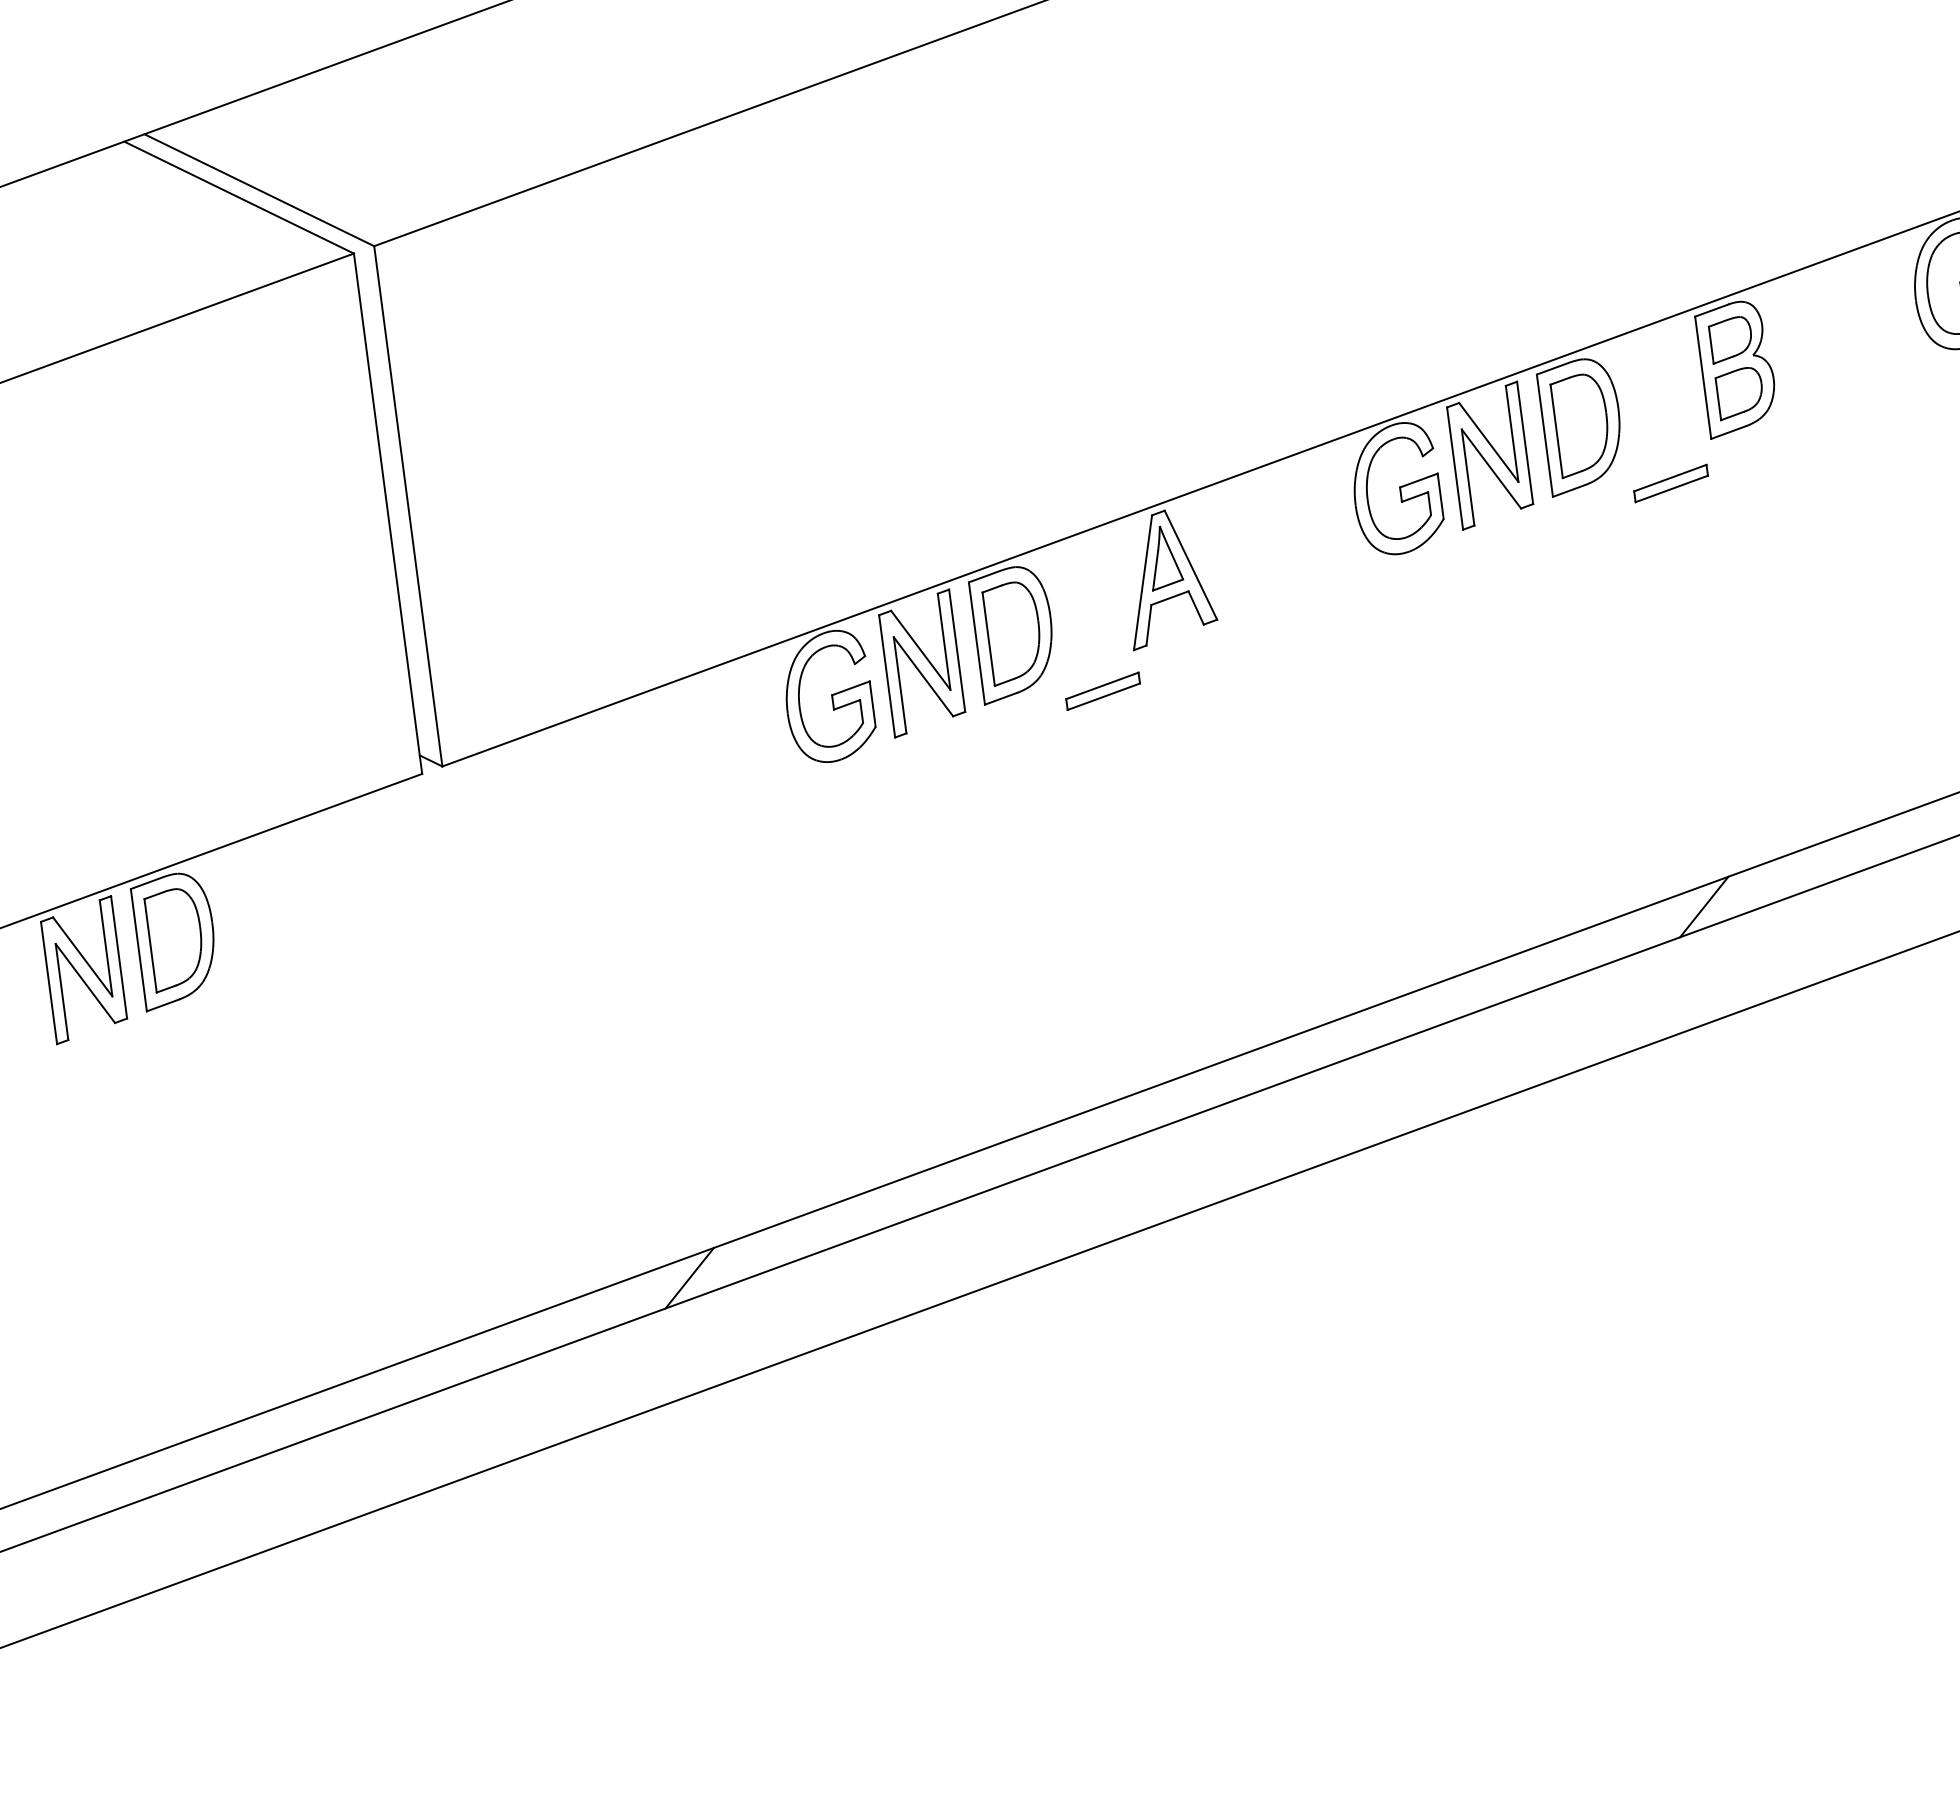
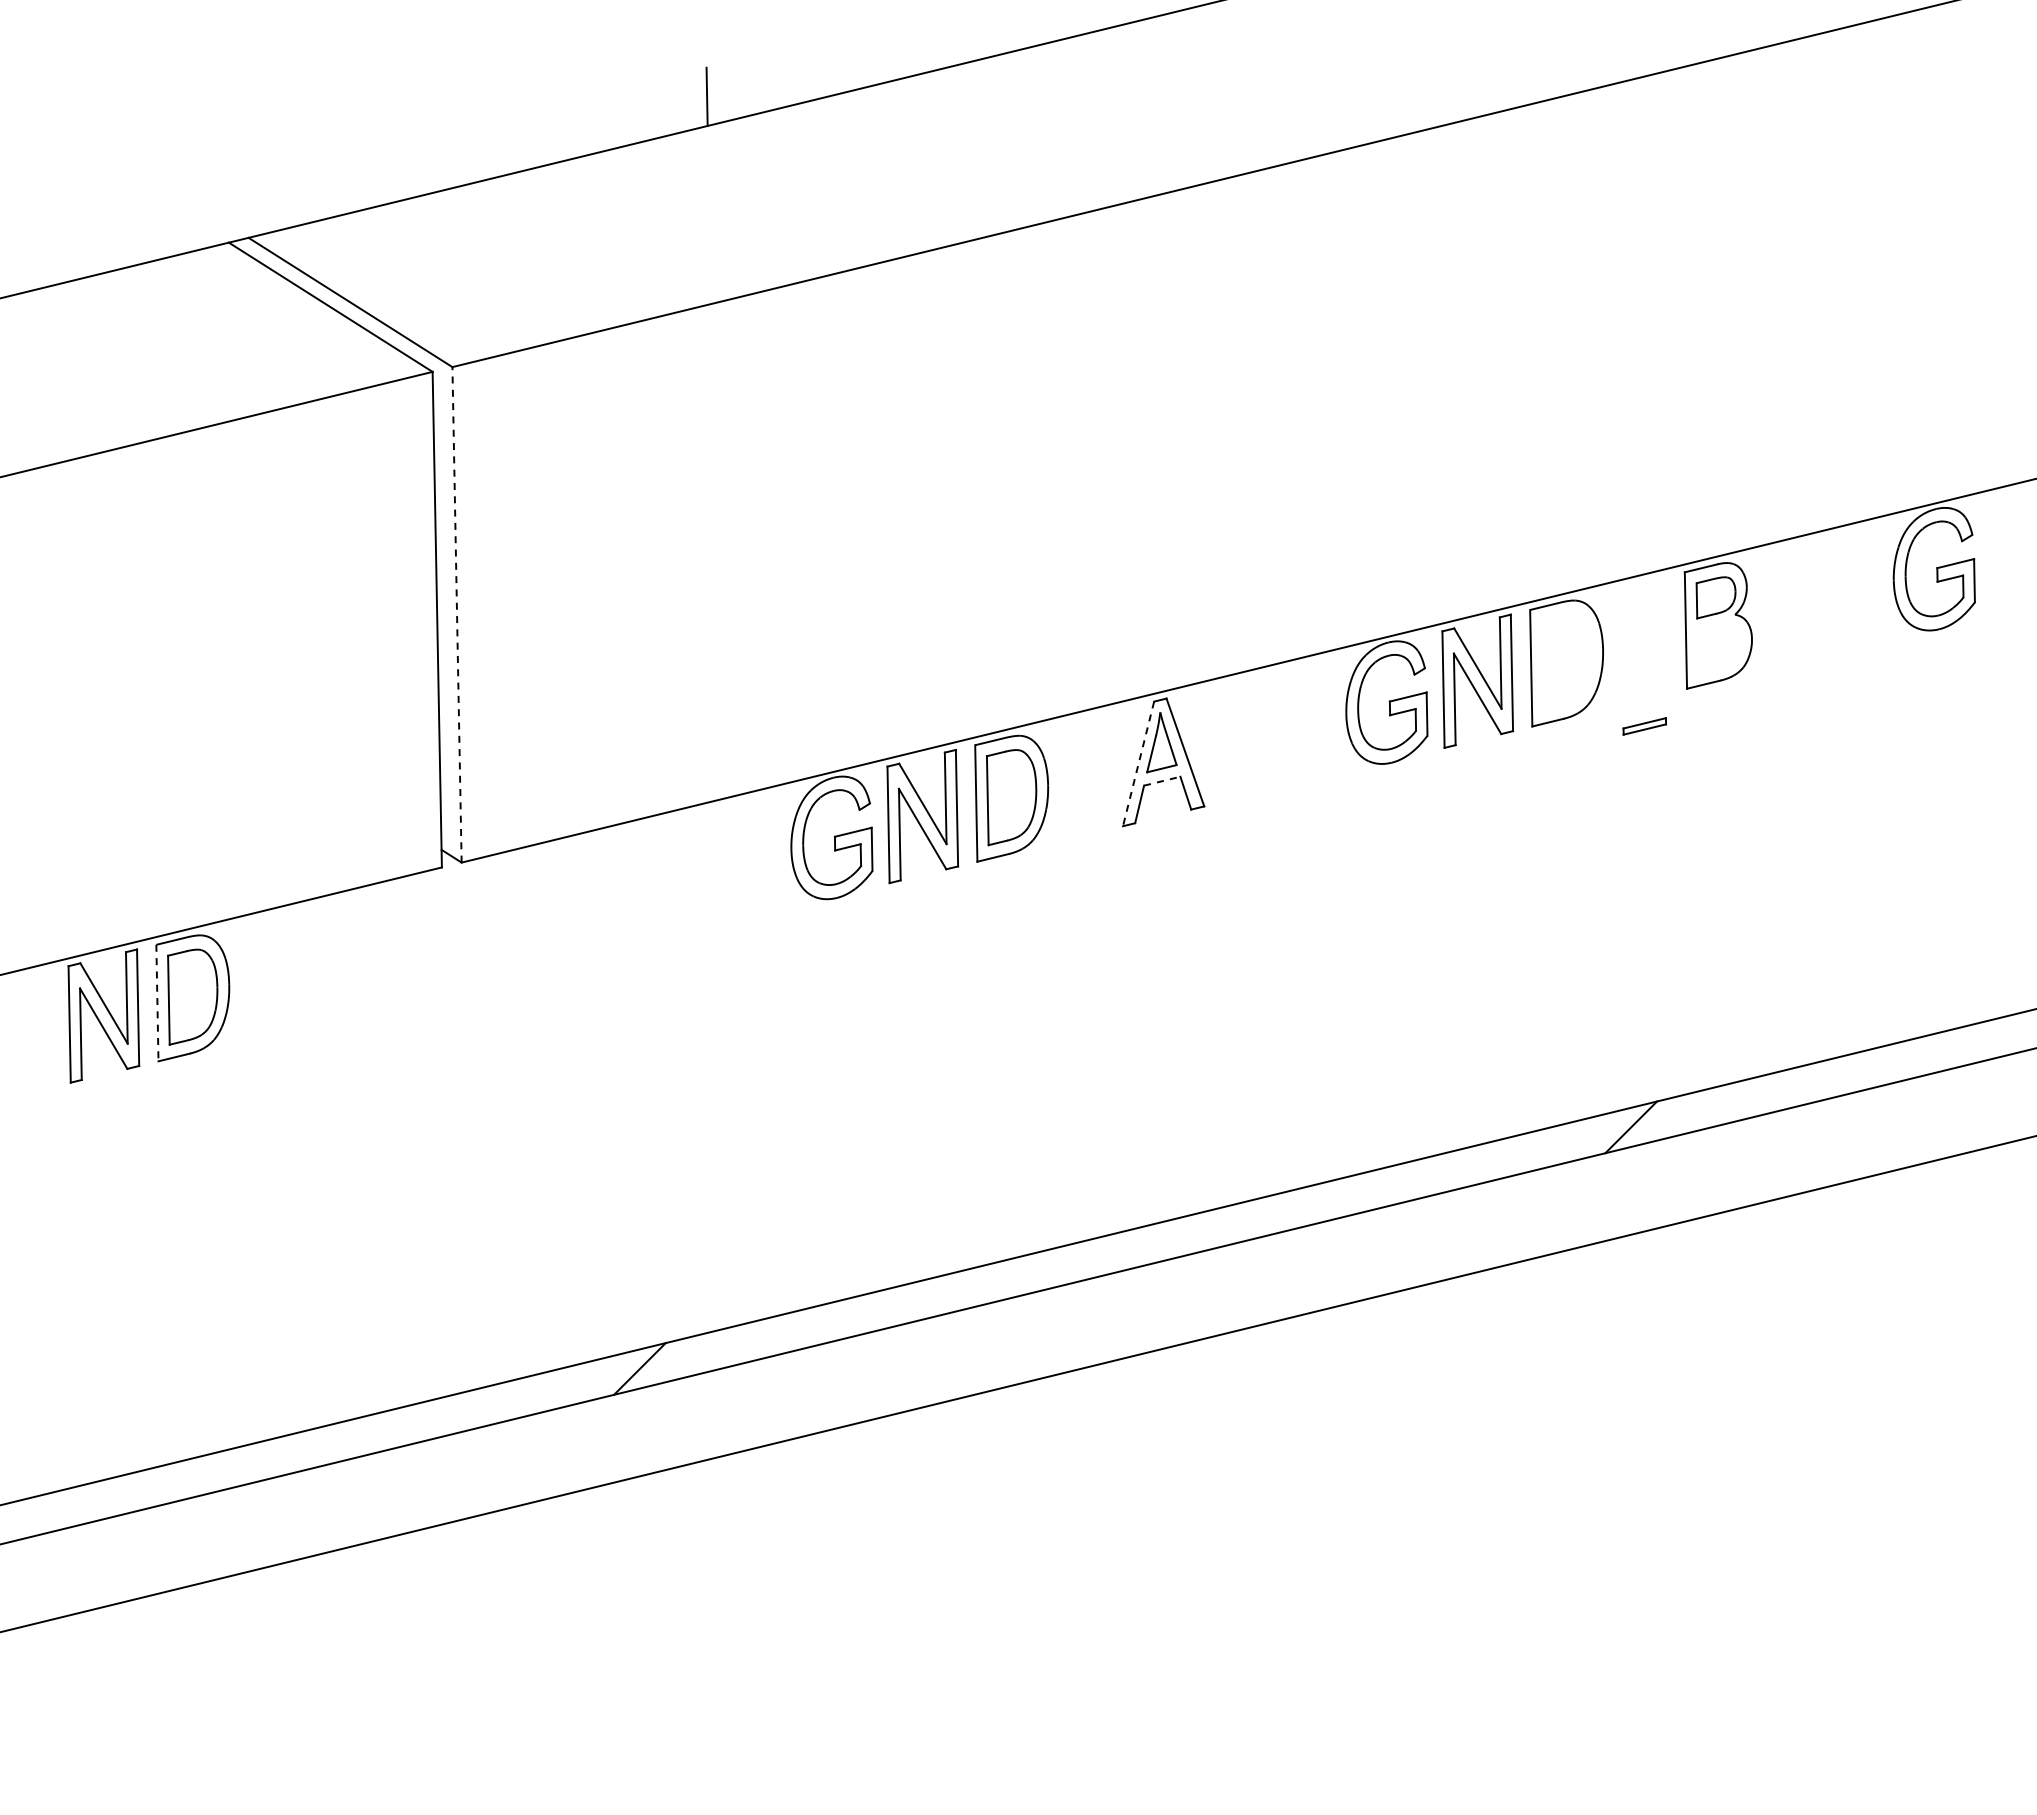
part: (1739, 393) -> (1718, 649), removed
part: (1581, 425) -> (1566, 662), removed
part: (1670, 483) -> (1644, 726), size x0.6
line: (408, 505) -> (457, 614), solid -> dashed
line: (1142, 583) -> (1138, 764), solid -> dashed
line: (1170, 598) -> (1162, 781), solid -> dashed
part: (1102, 691) -> (1089, 861), removed
line: (138, 950) -> (157, 1003), solid -> dashed

